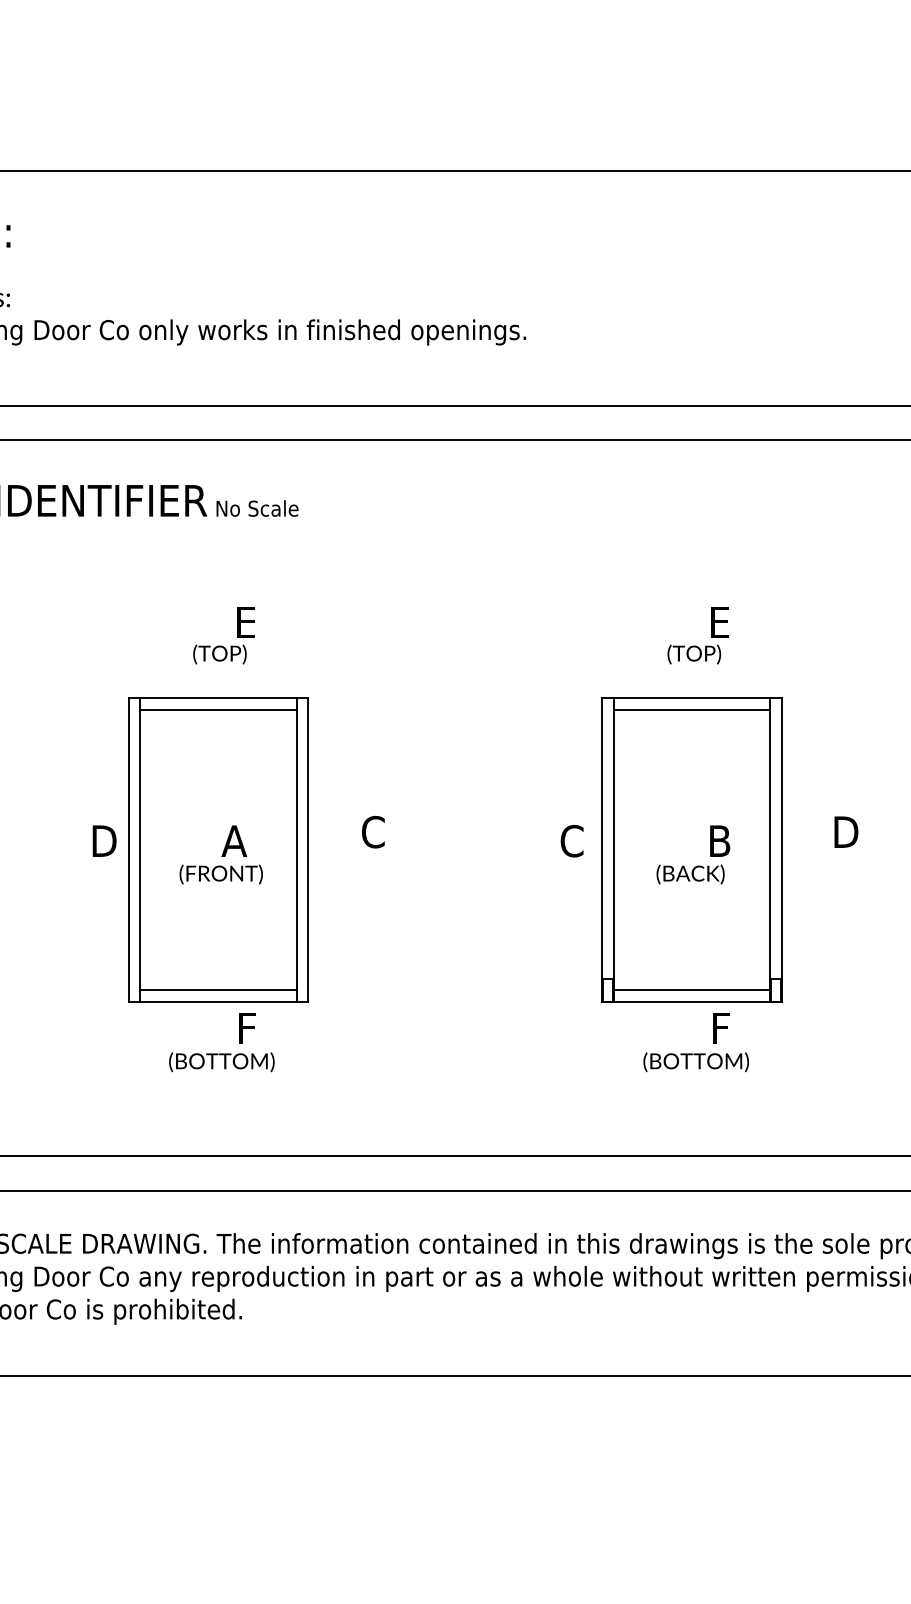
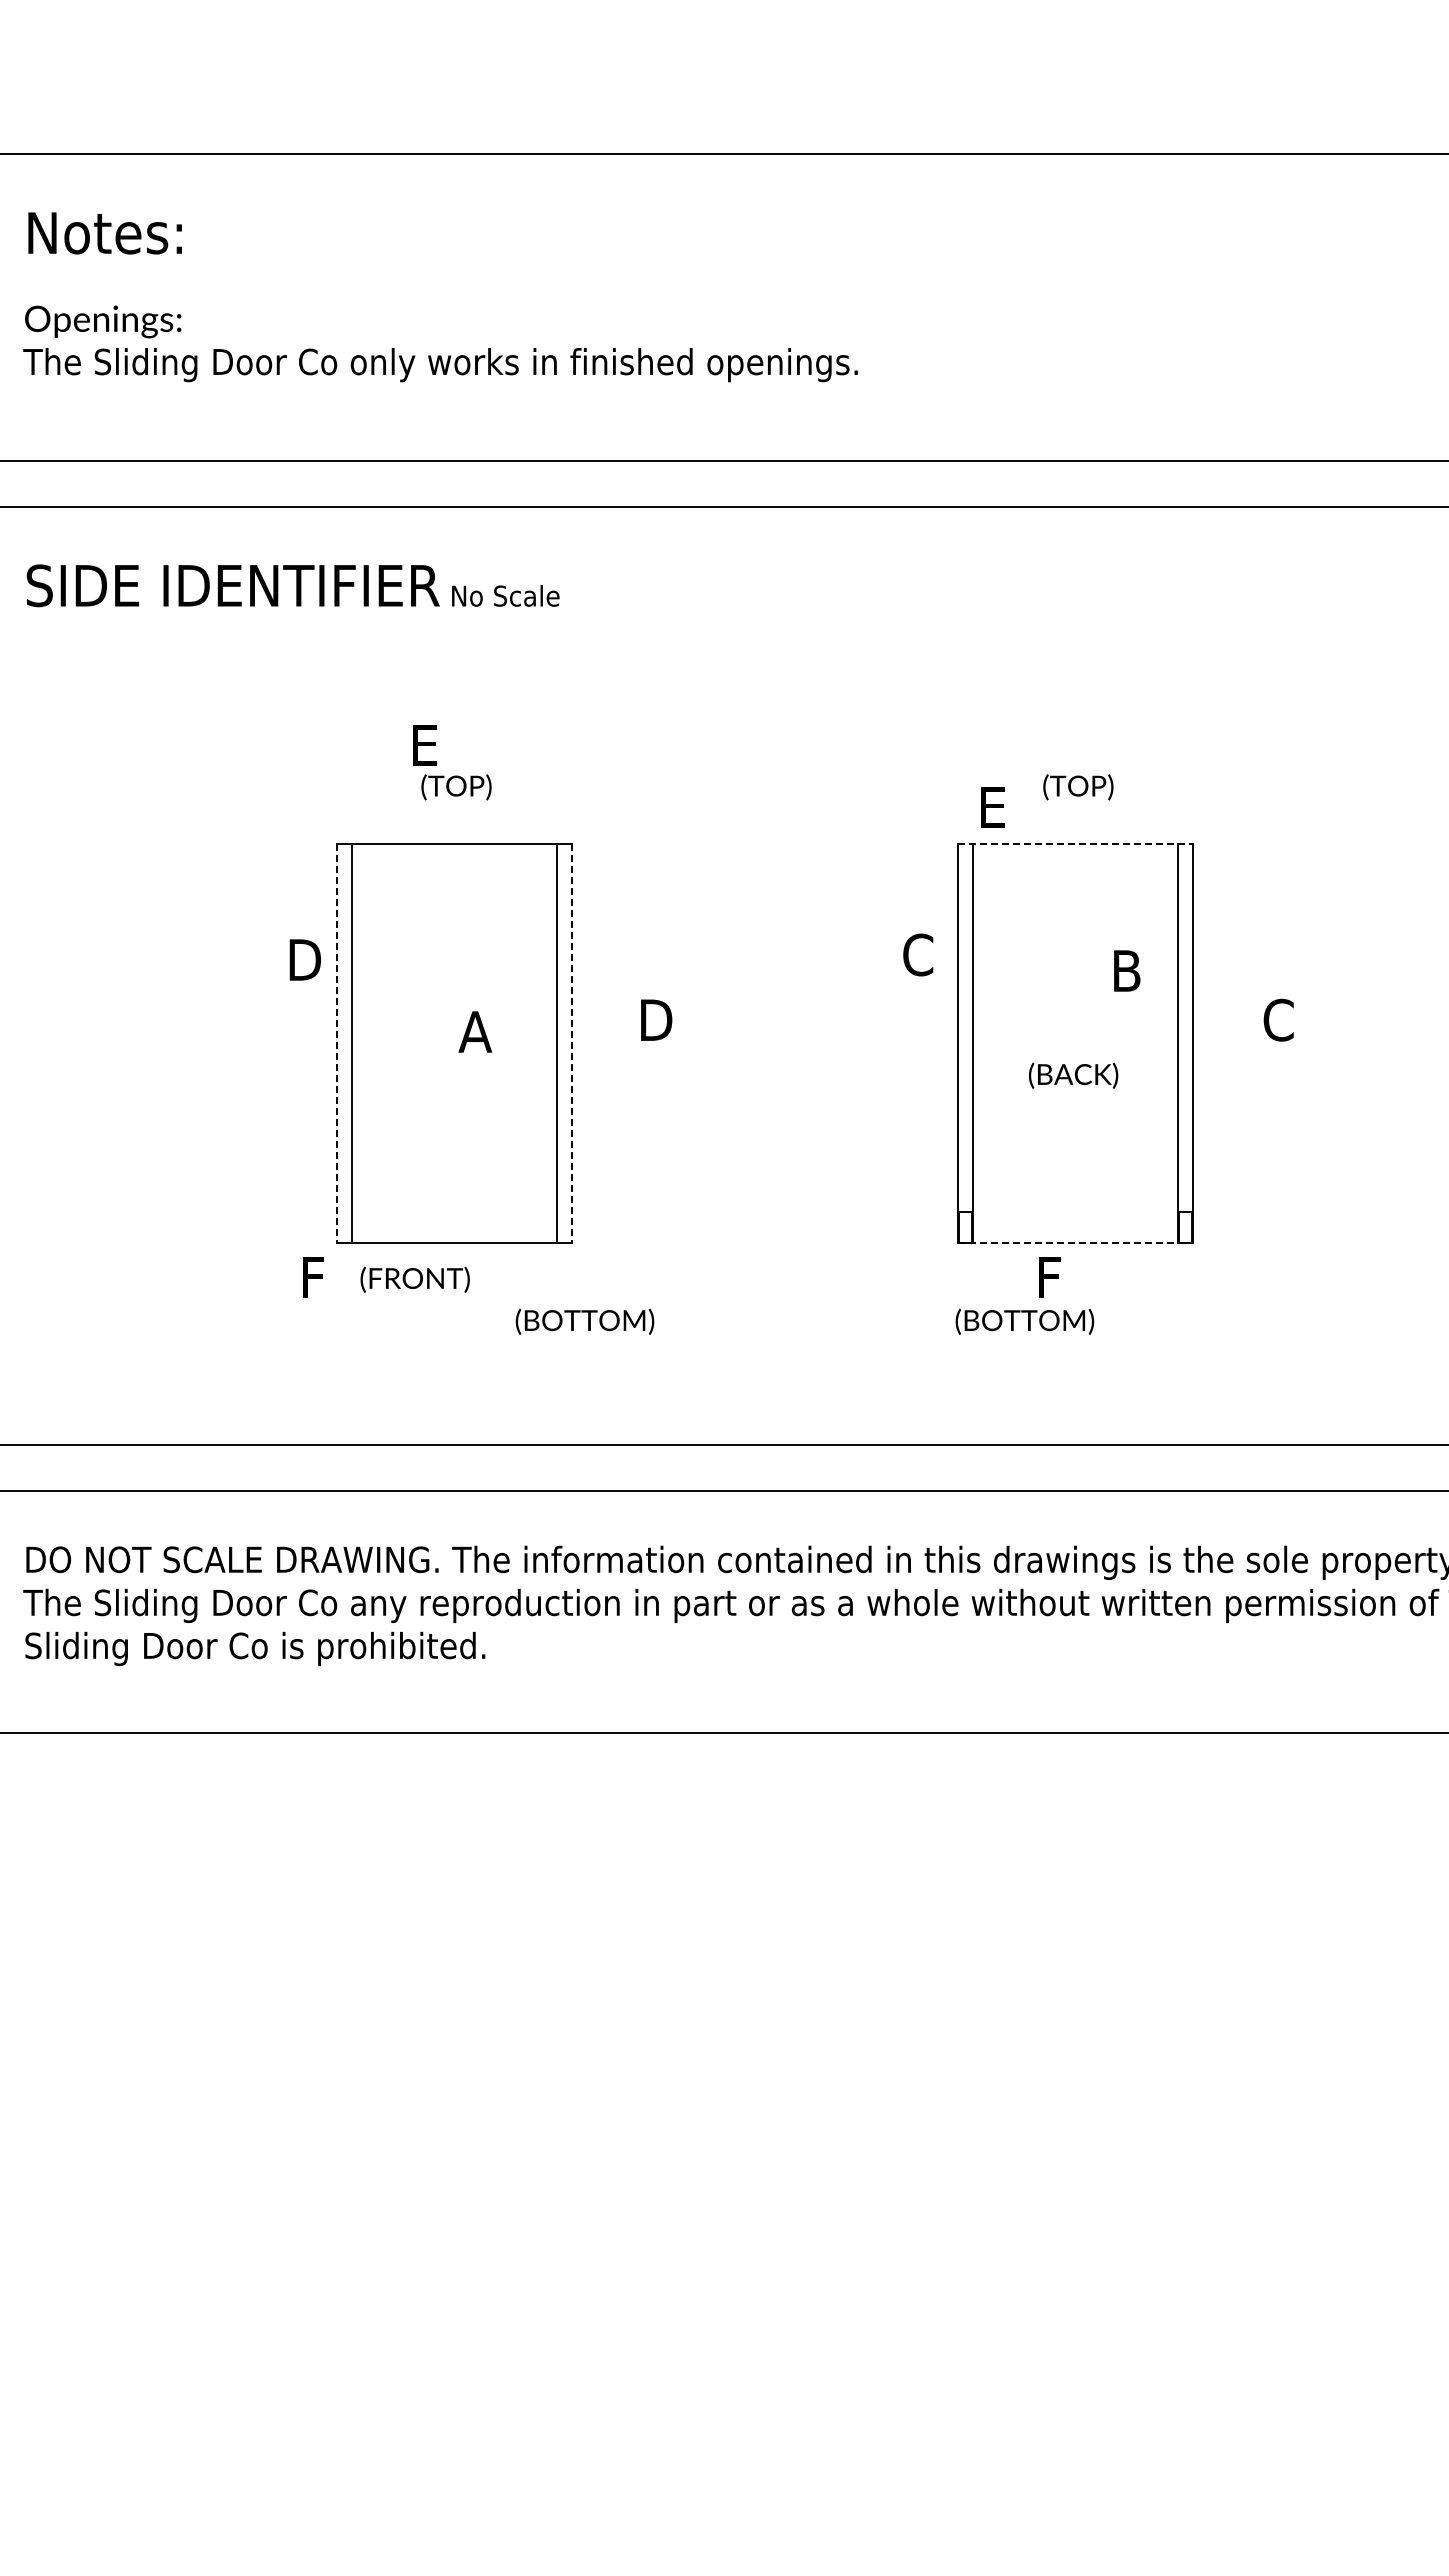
text: (245, 622) -> (424, 745), moved
text: (719, 622) -> (992, 807), moved
line: (692, 698) -> (1075, 844), solid -> dashed
line: (217, 709) -> (453, 859), removed
line: (692, 709) -> (1075, 859), removed
text: (372, 831) -> (656, 1019), C -> D
text: (846, 831) -> (1277, 1019), D -> C
text: (104, 840) -> (304, 959), moved
text: (572, 840) -> (918, 954), moved
text: (720, 840) -> (1127, 970), moved
line: (128, 849) -> (336, 1043), solid -> dashed
line: (308, 849) -> (572, 1043), solid -> dashed
text: (220, 874) -> (414, 1279), moved
line: (217, 990) -> (453, 1227), removed
line: (692, 990) -> (1075, 1227), removed
line: (692, 1001) -> (1075, 1242), solid -> dashed
text: (247, 1028) -> (313, 1277), moved
text: (721, 1028) -> (1049, 1277), moved
text: (221, 1062) -> (584, 1321), moved
text: (695, 1062) -> (1024, 1321), moved

